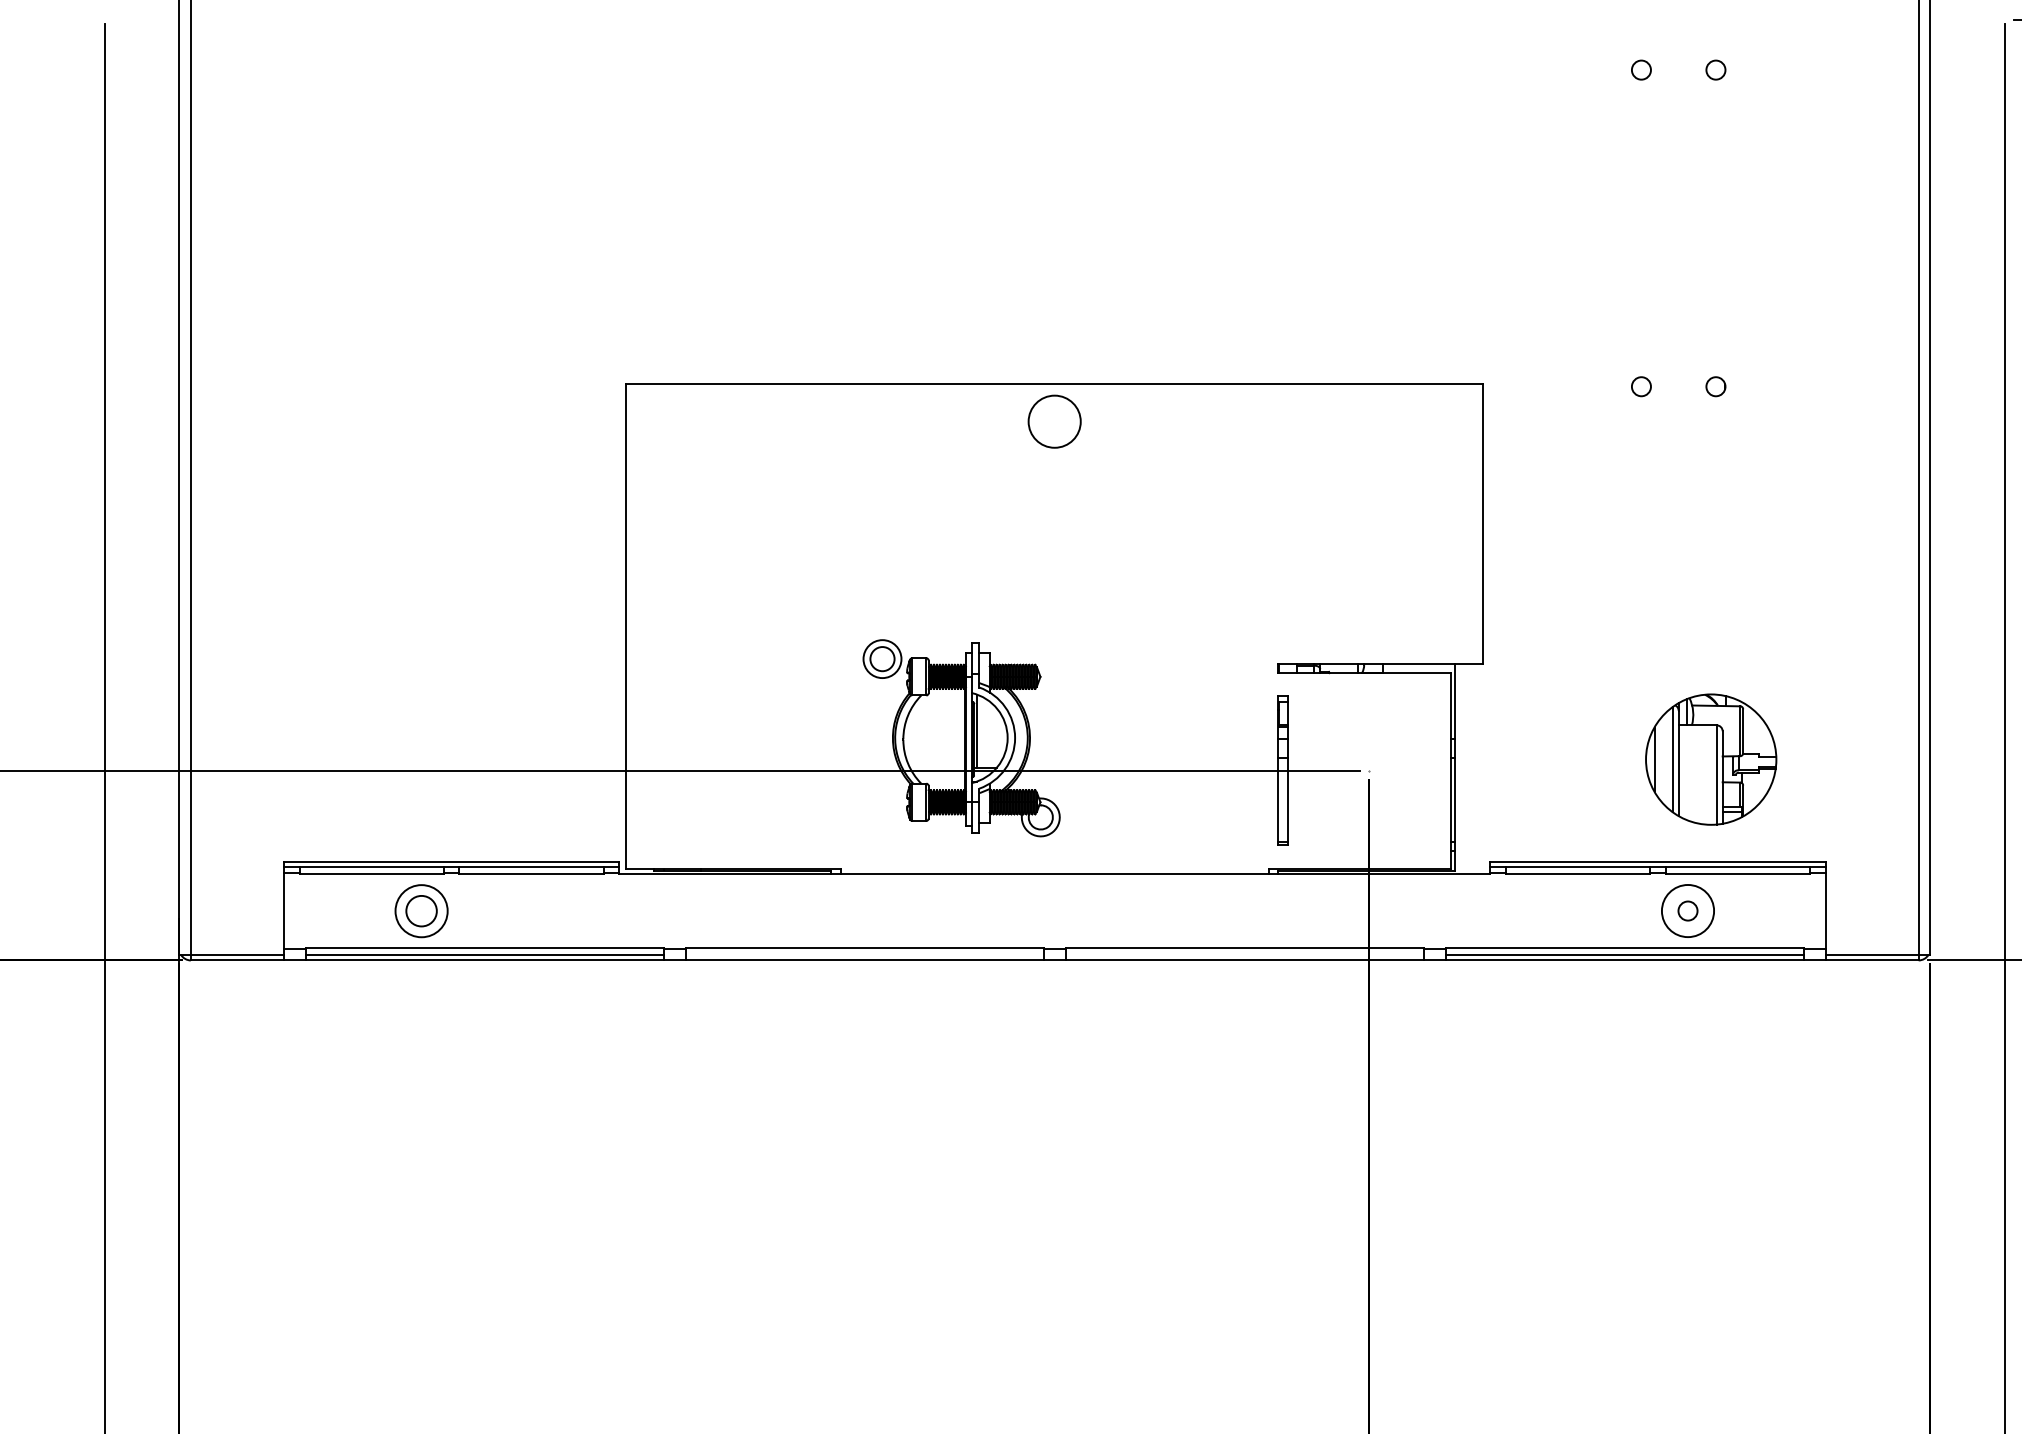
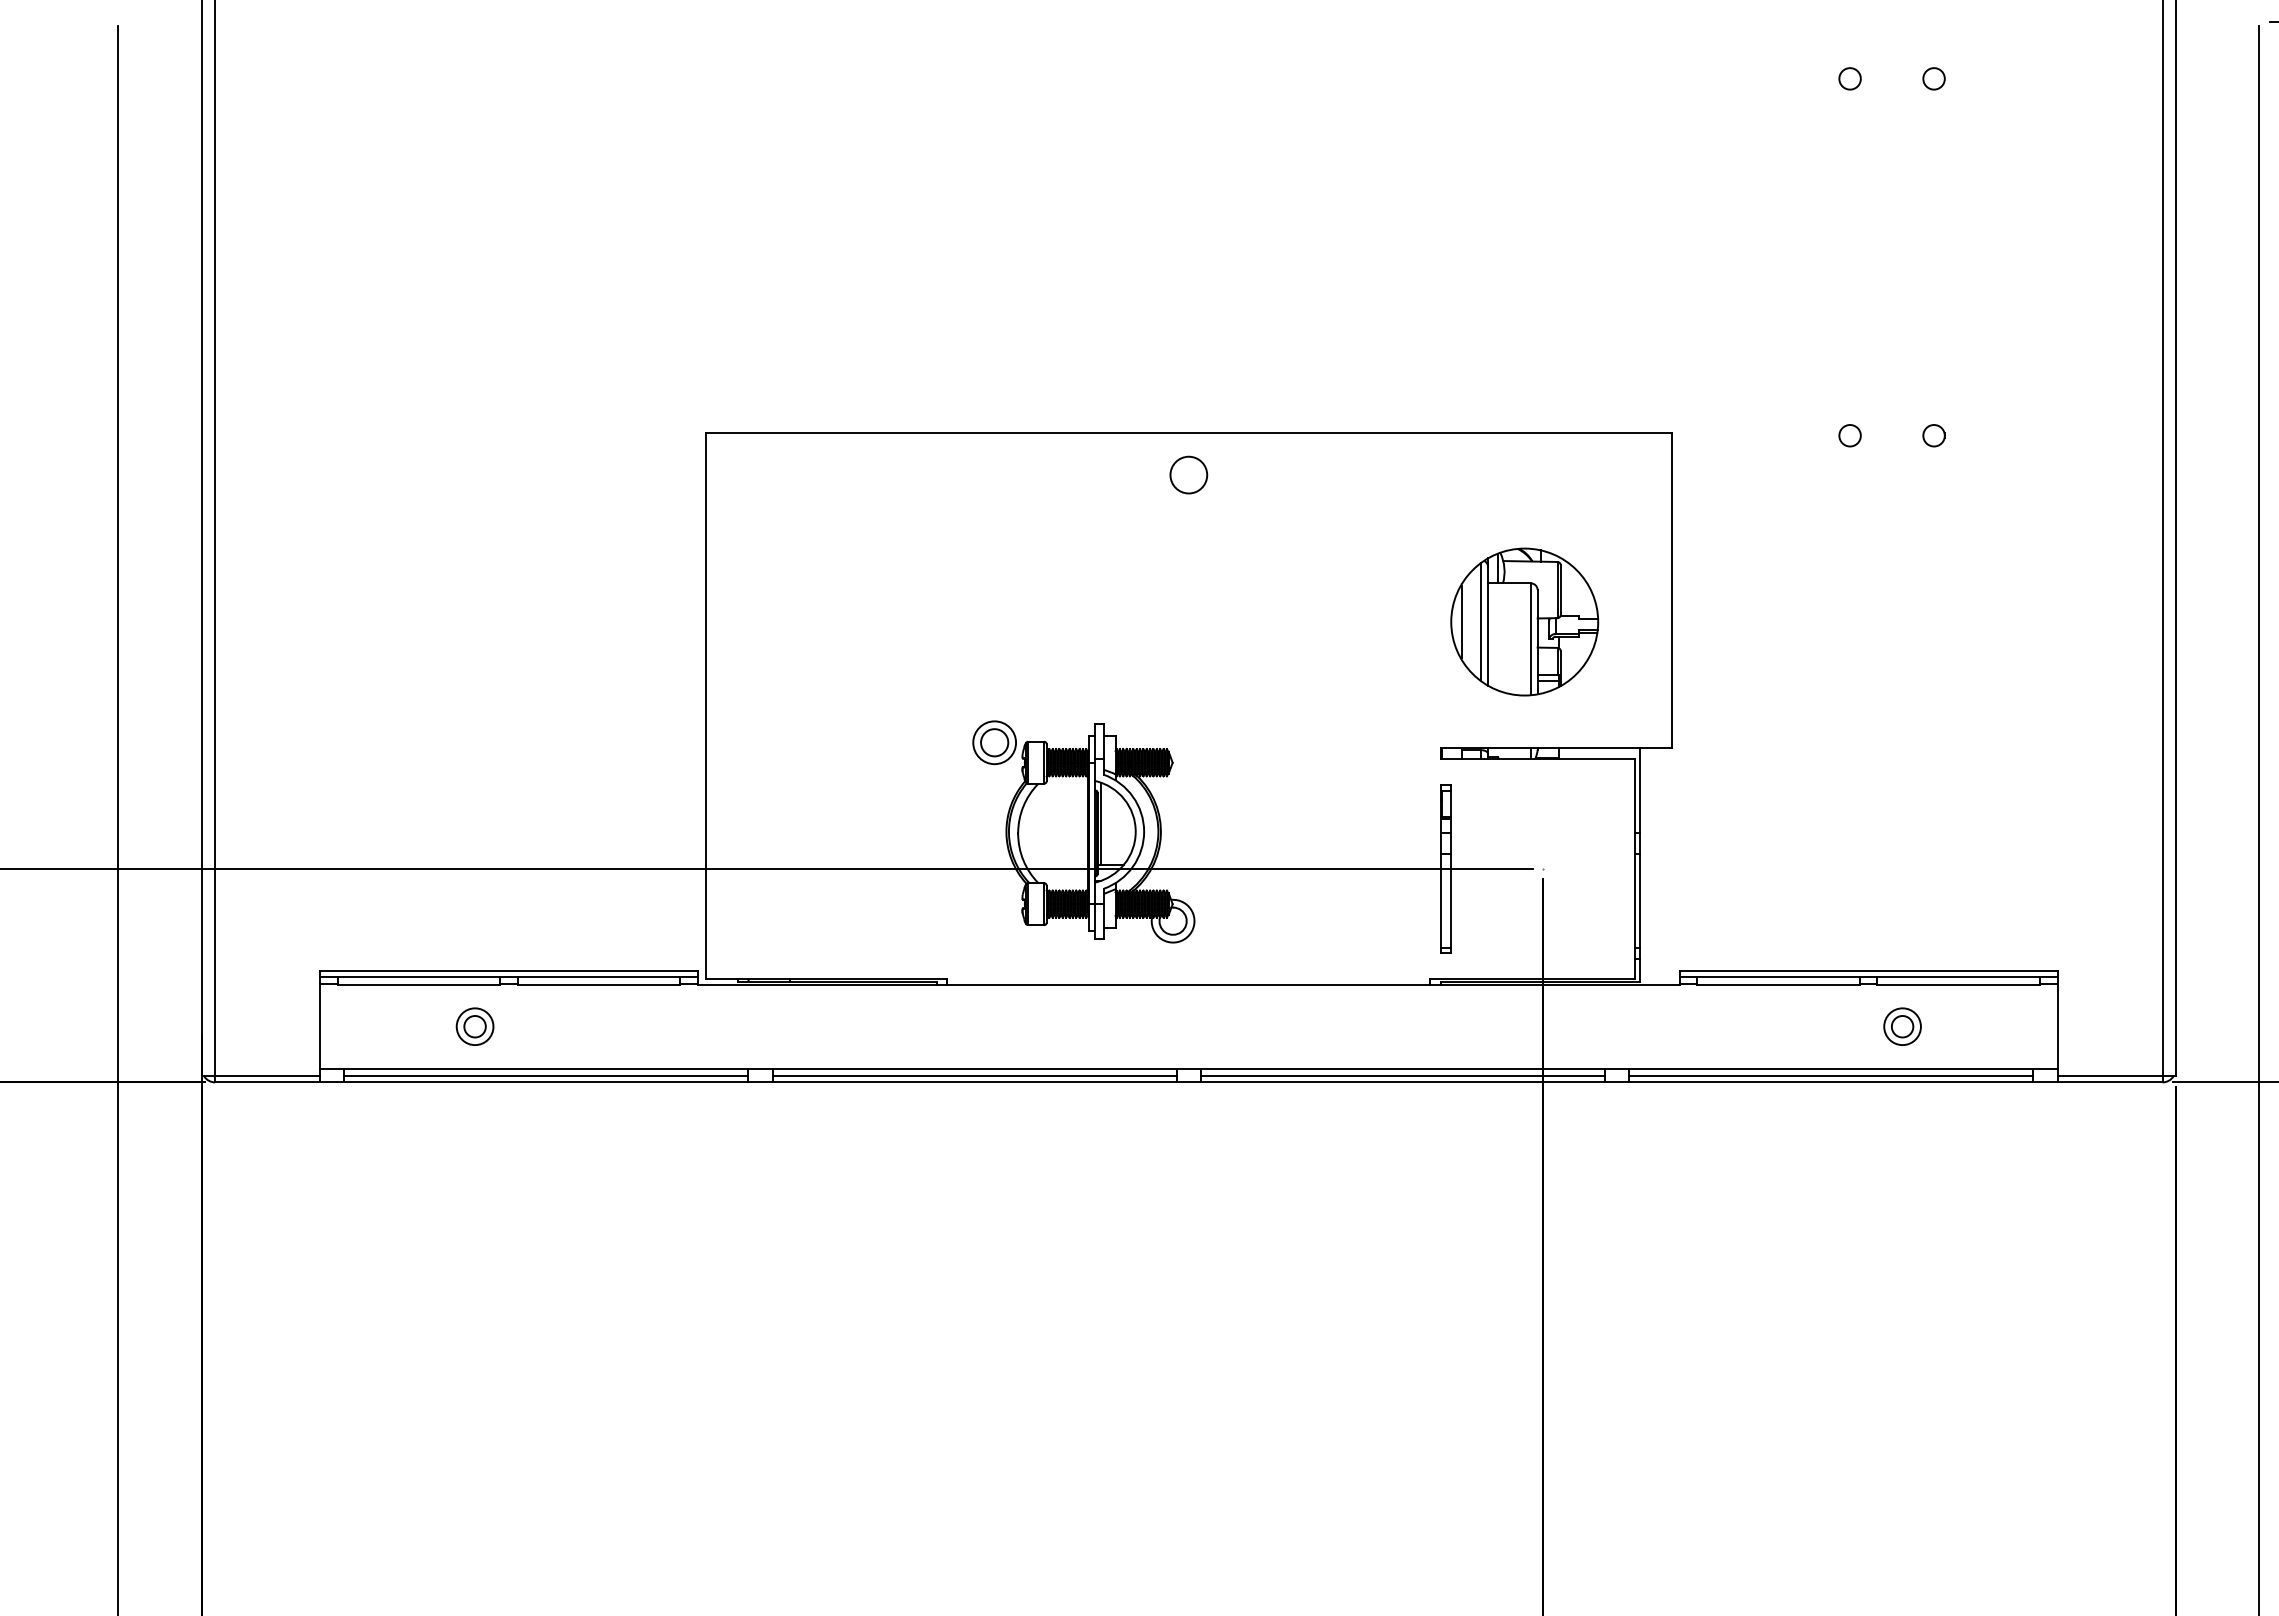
circle: (1054, 421) -> (1188, 474), size x0.62
part: (1711, 759) -> (1524, 621), moved
part: (421, 910) -> (474, 1026), size x0.62
circle: (1687, 910) -> (1902, 1026), size x0.62
line: (864, 955) -> (974, 1076), added
line: (1244, 955) -> (1402, 1076), added

